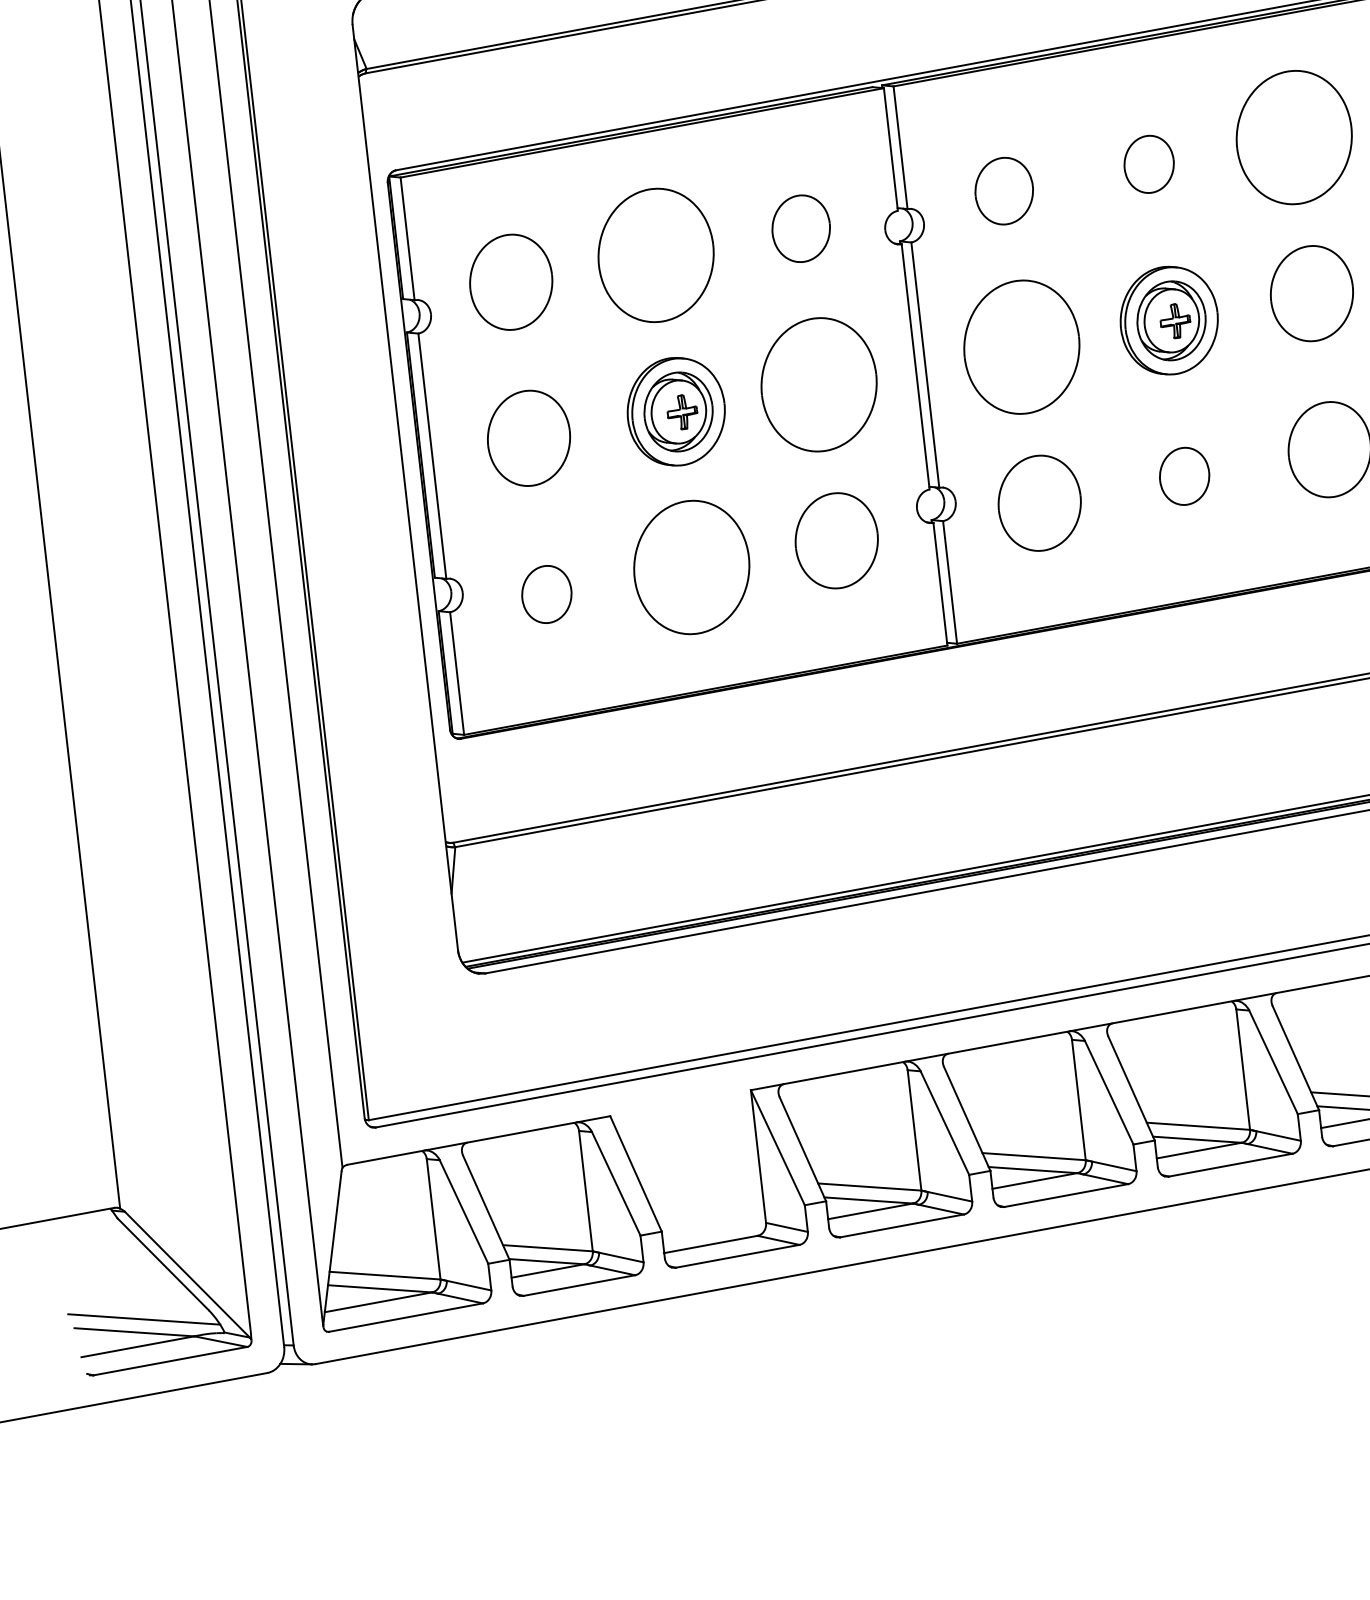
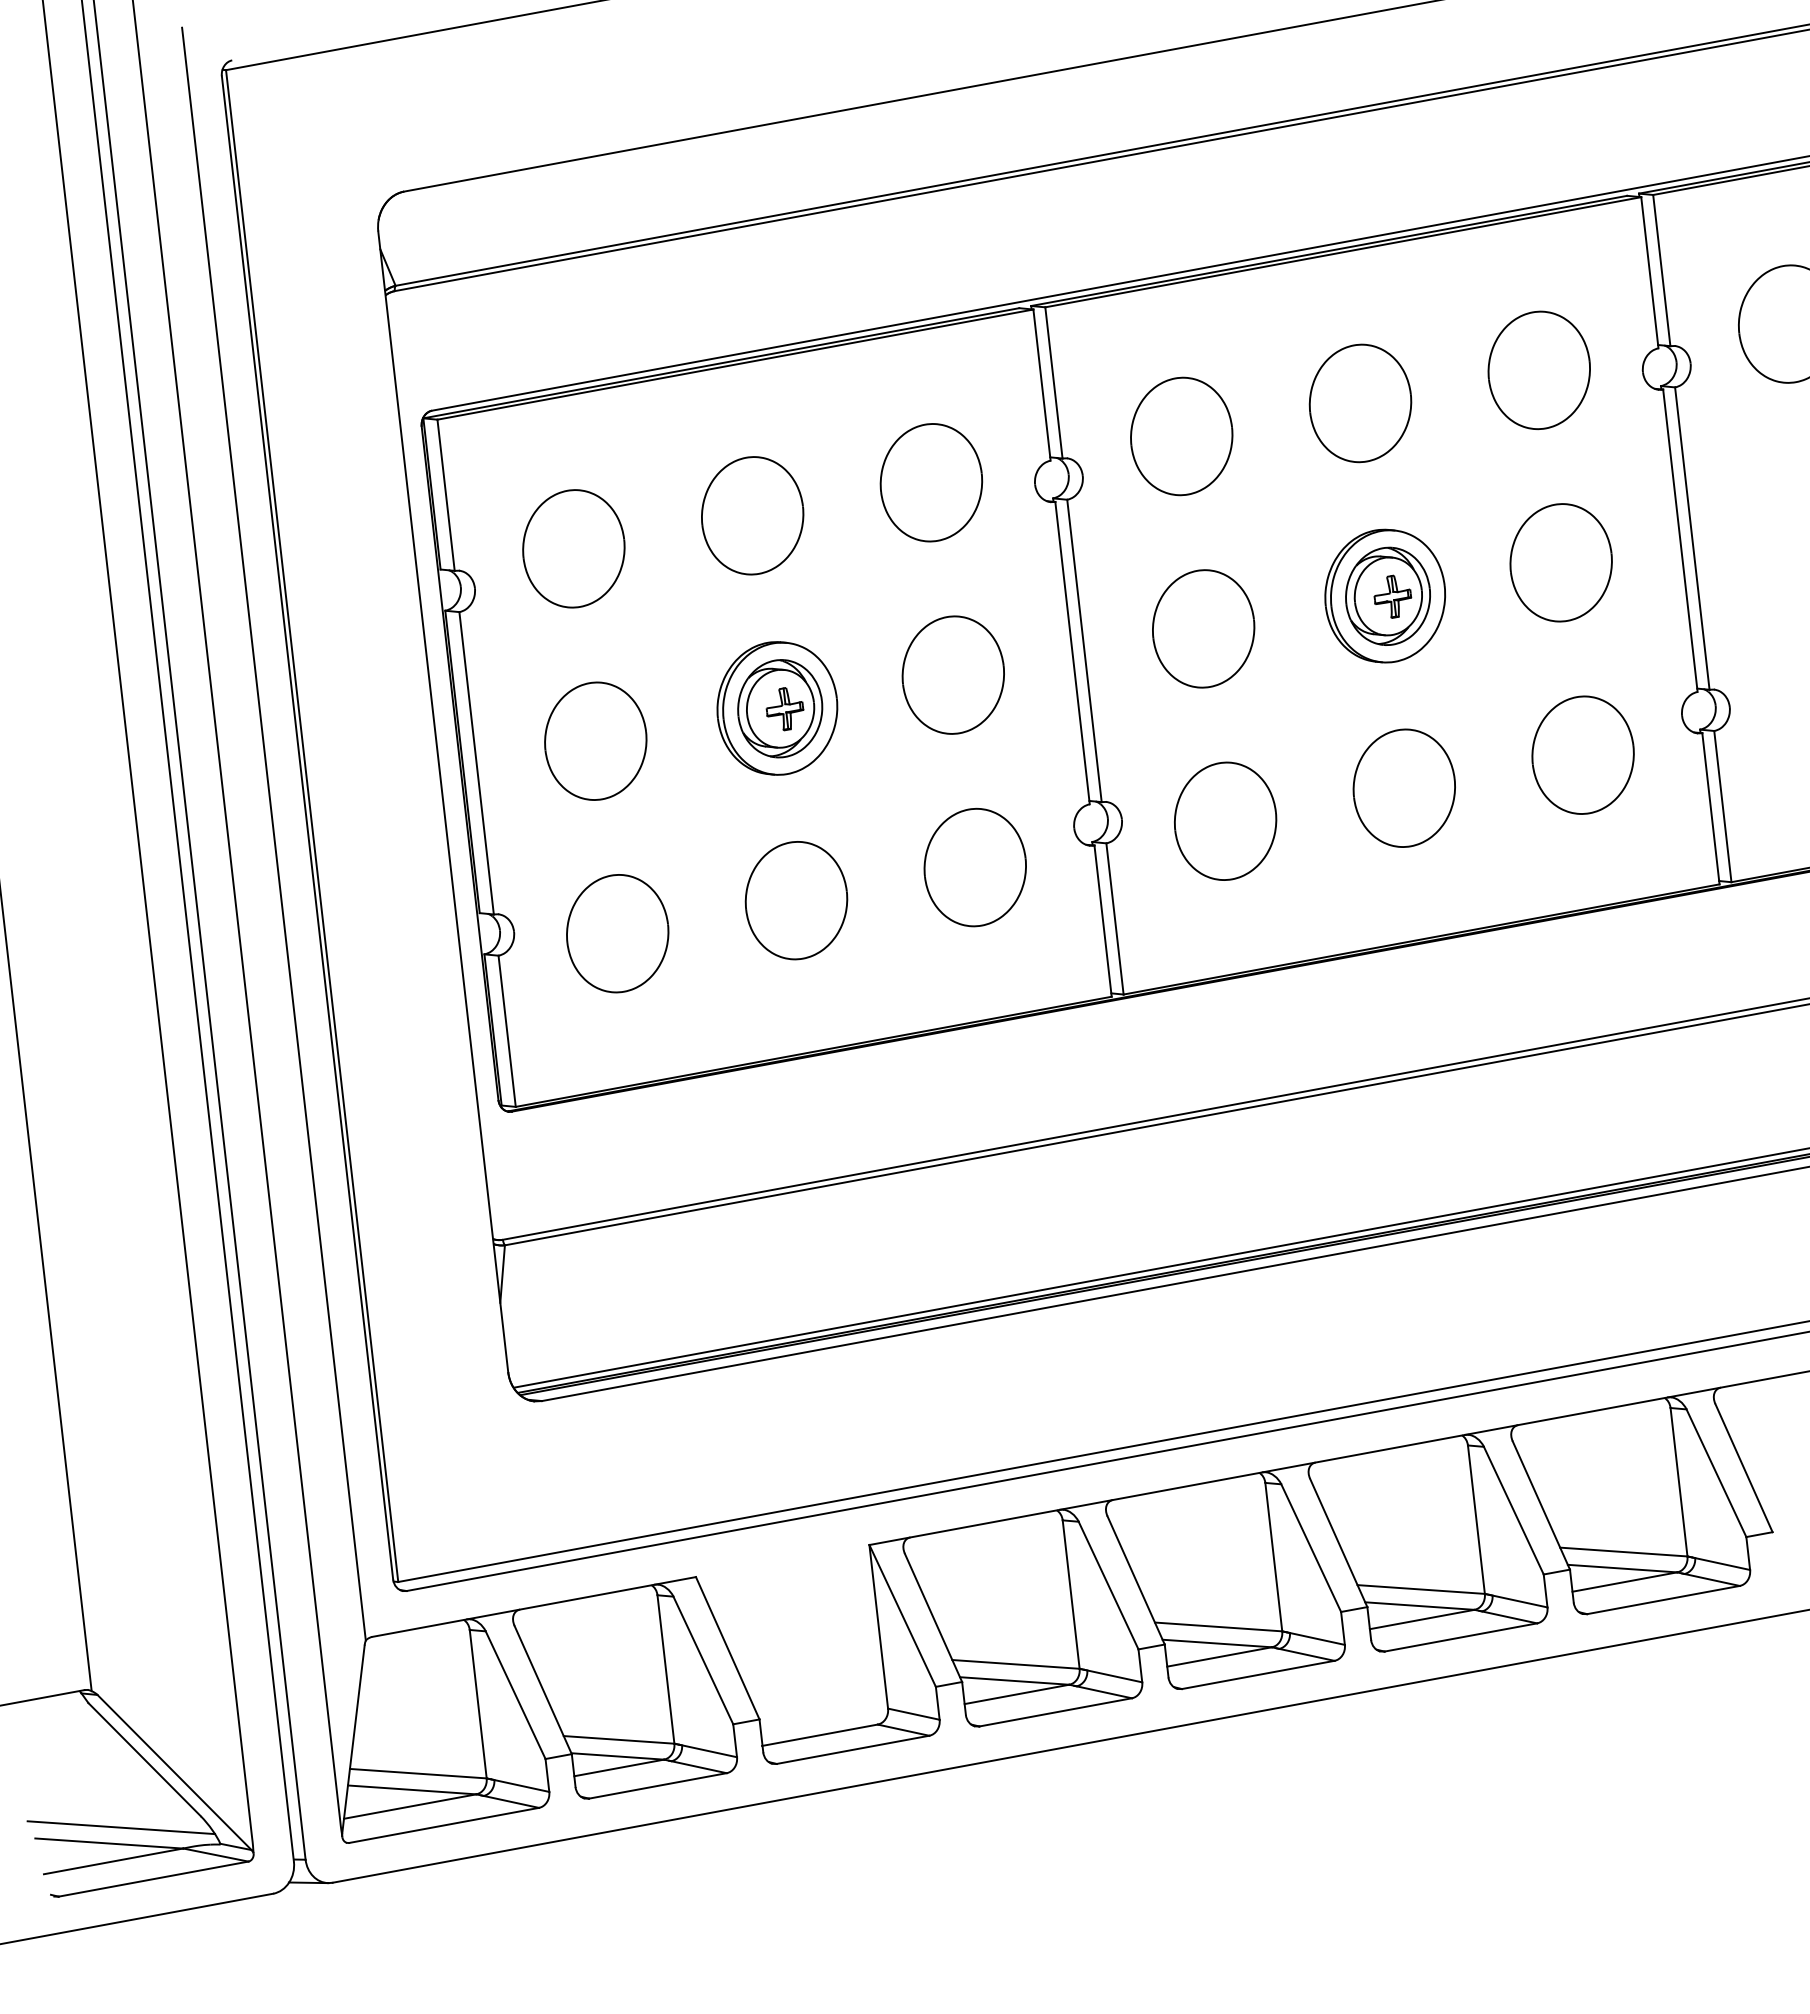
part: (1293, 137) -> (1538, 370), size x0.71
part: (1149, 164) -> (1360, 403), size x1.67
part: (1004, 191) -> (1181, 436), size x1.43
part: (801, 228) -> (931, 482), size x1.43
part: (656, 255) -> (752, 515), size x0.71
part: (1021, 346) -> (1203, 628), size x0.71
part: (818, 384) -> (952, 674), size x0.71
part: (1184, 475) -> (1403, 787), size x1.67
part: (691, 567) -> (796, 900), size x0.71
part: (546, 594) -> (617, 933), size x1.67

